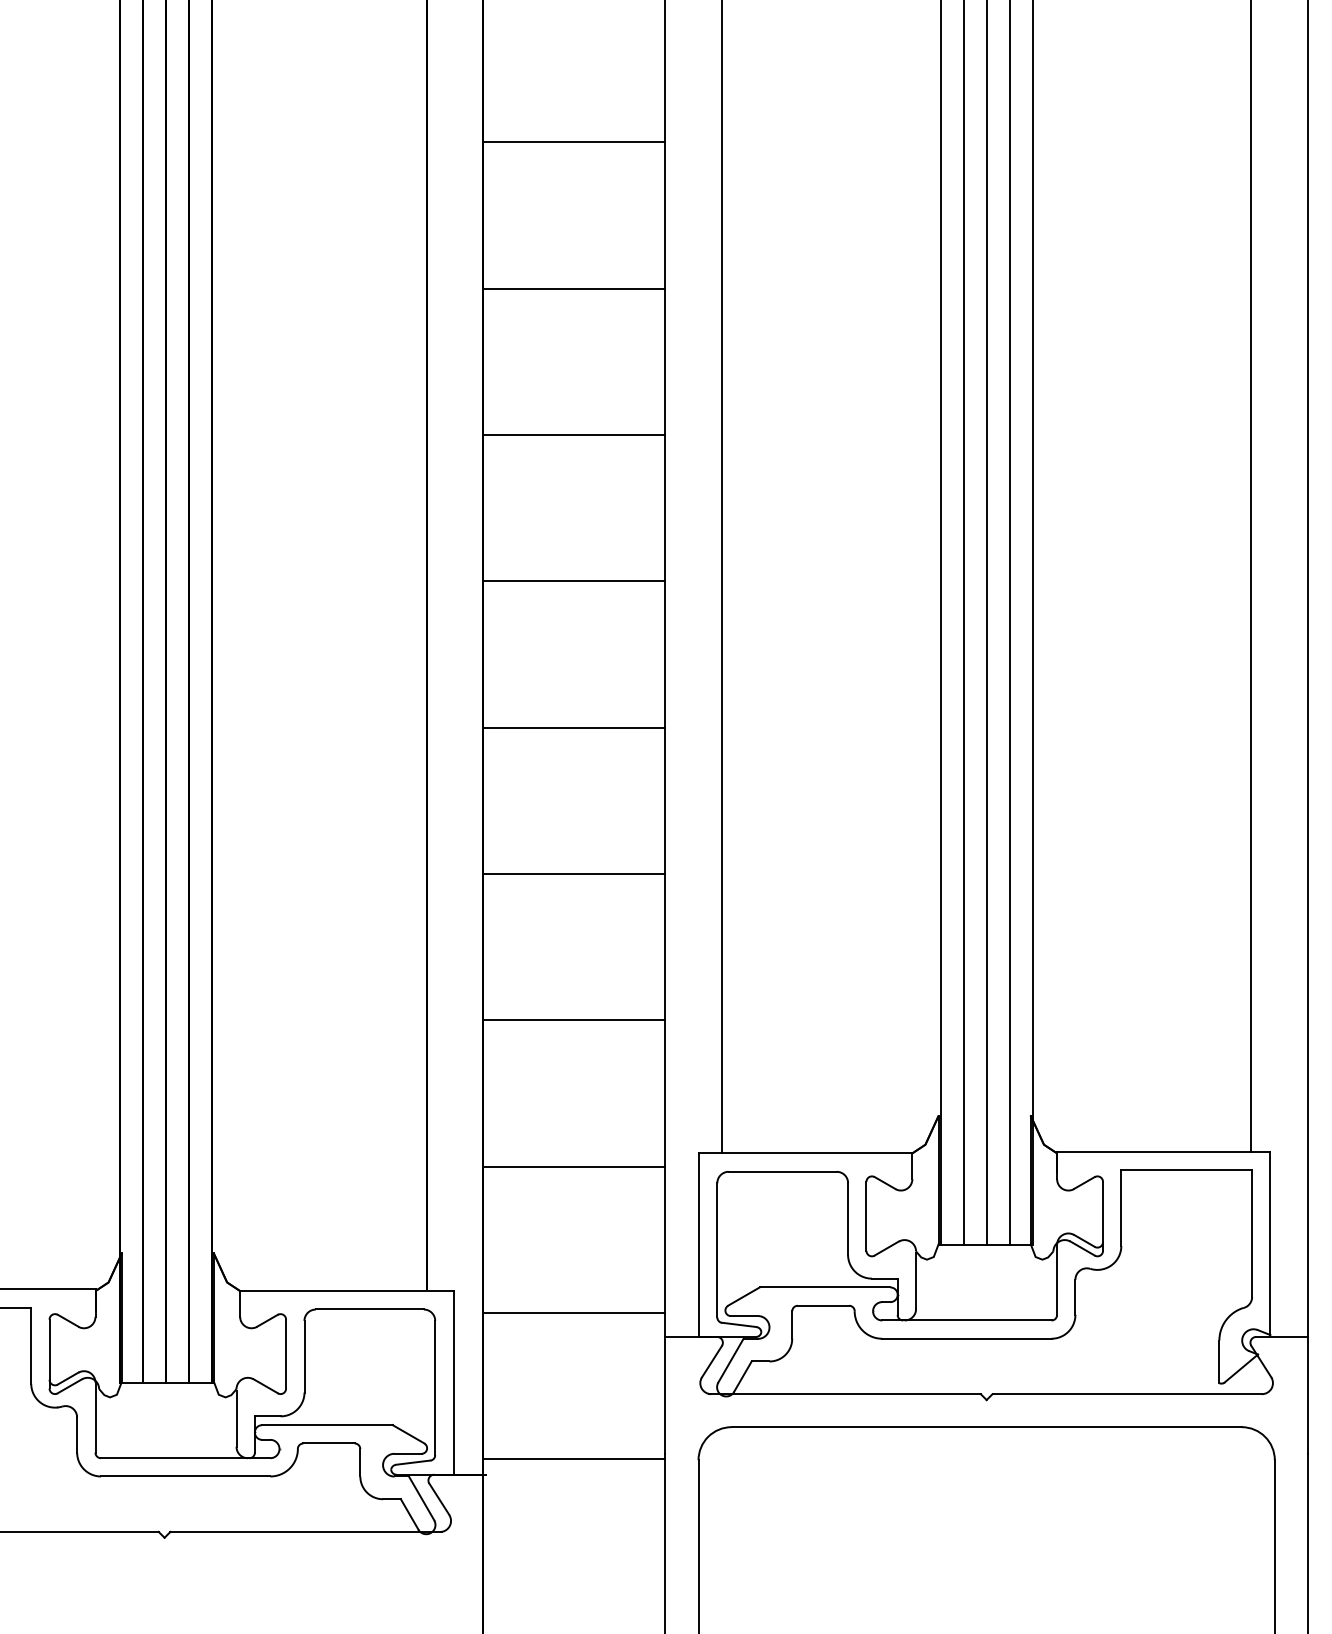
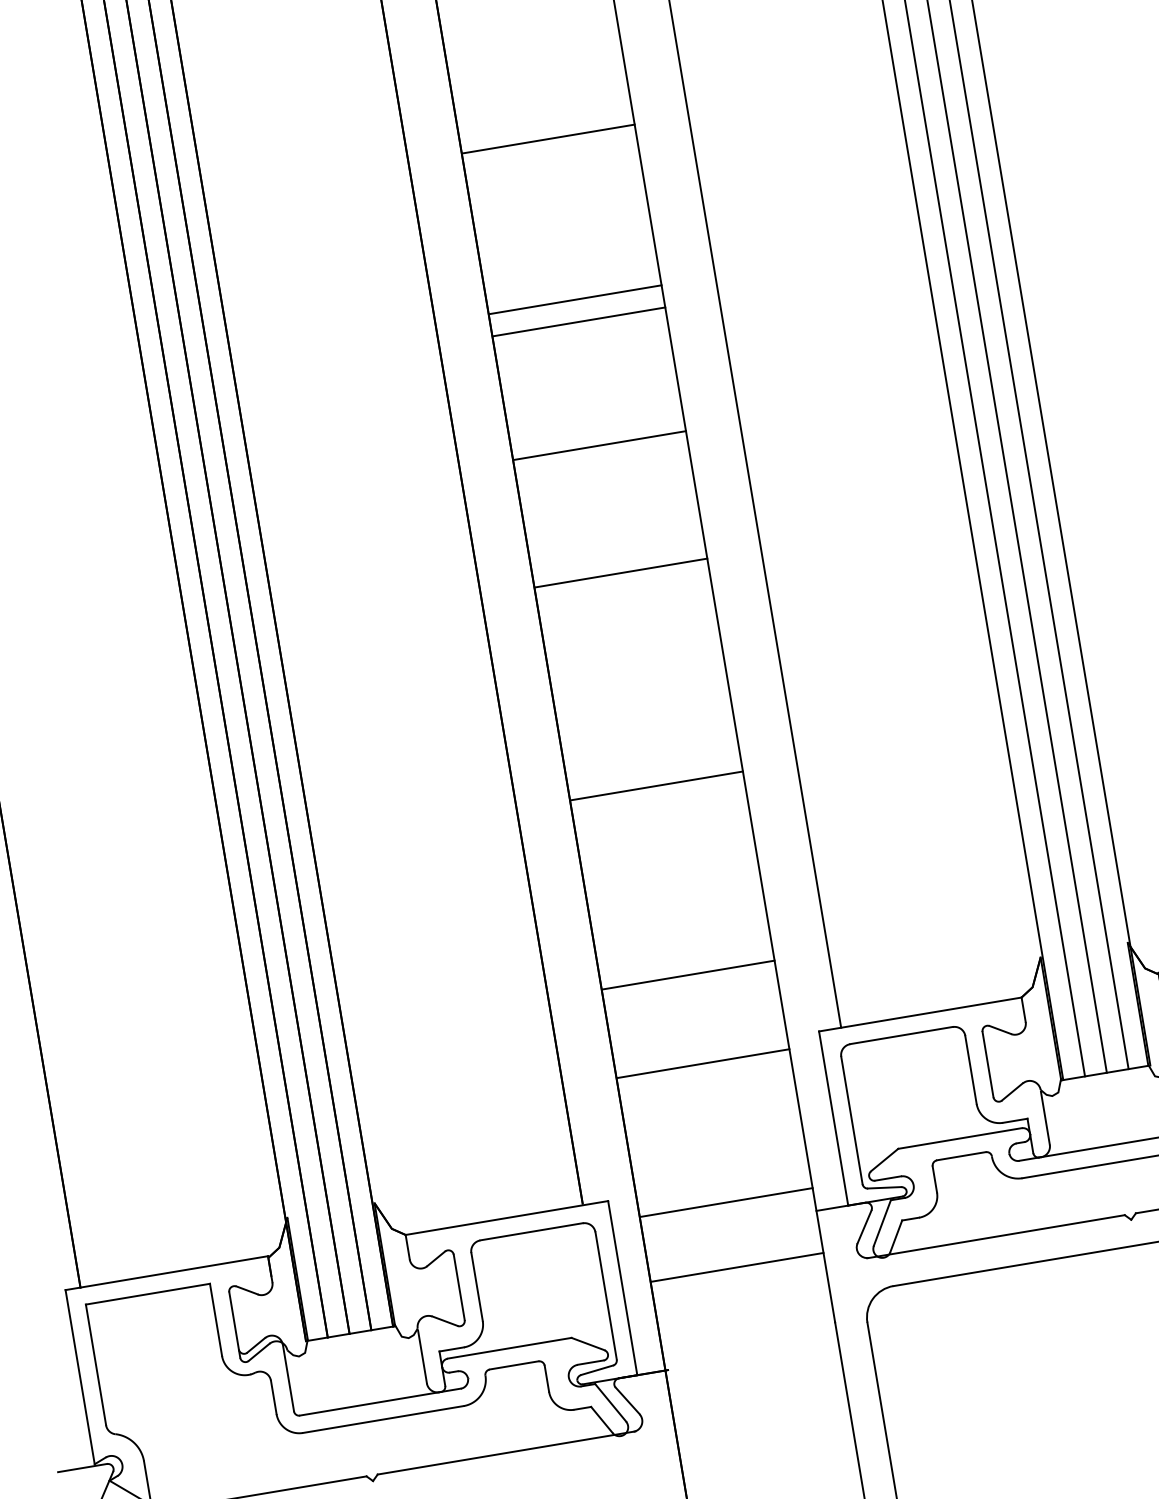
line: (574, 142) -> (548, 139), moved
line: (574, 288) -> (575, 299), moved
line: (574, 434) -> (578, 321), moved
line: (574, 581) -> (599, 445), moved
line: (574, 727) -> (620, 573), moved
line: (574, 1020) -> (688, 975), moved
line: (574, 1459) -> (737, 1267), moved

